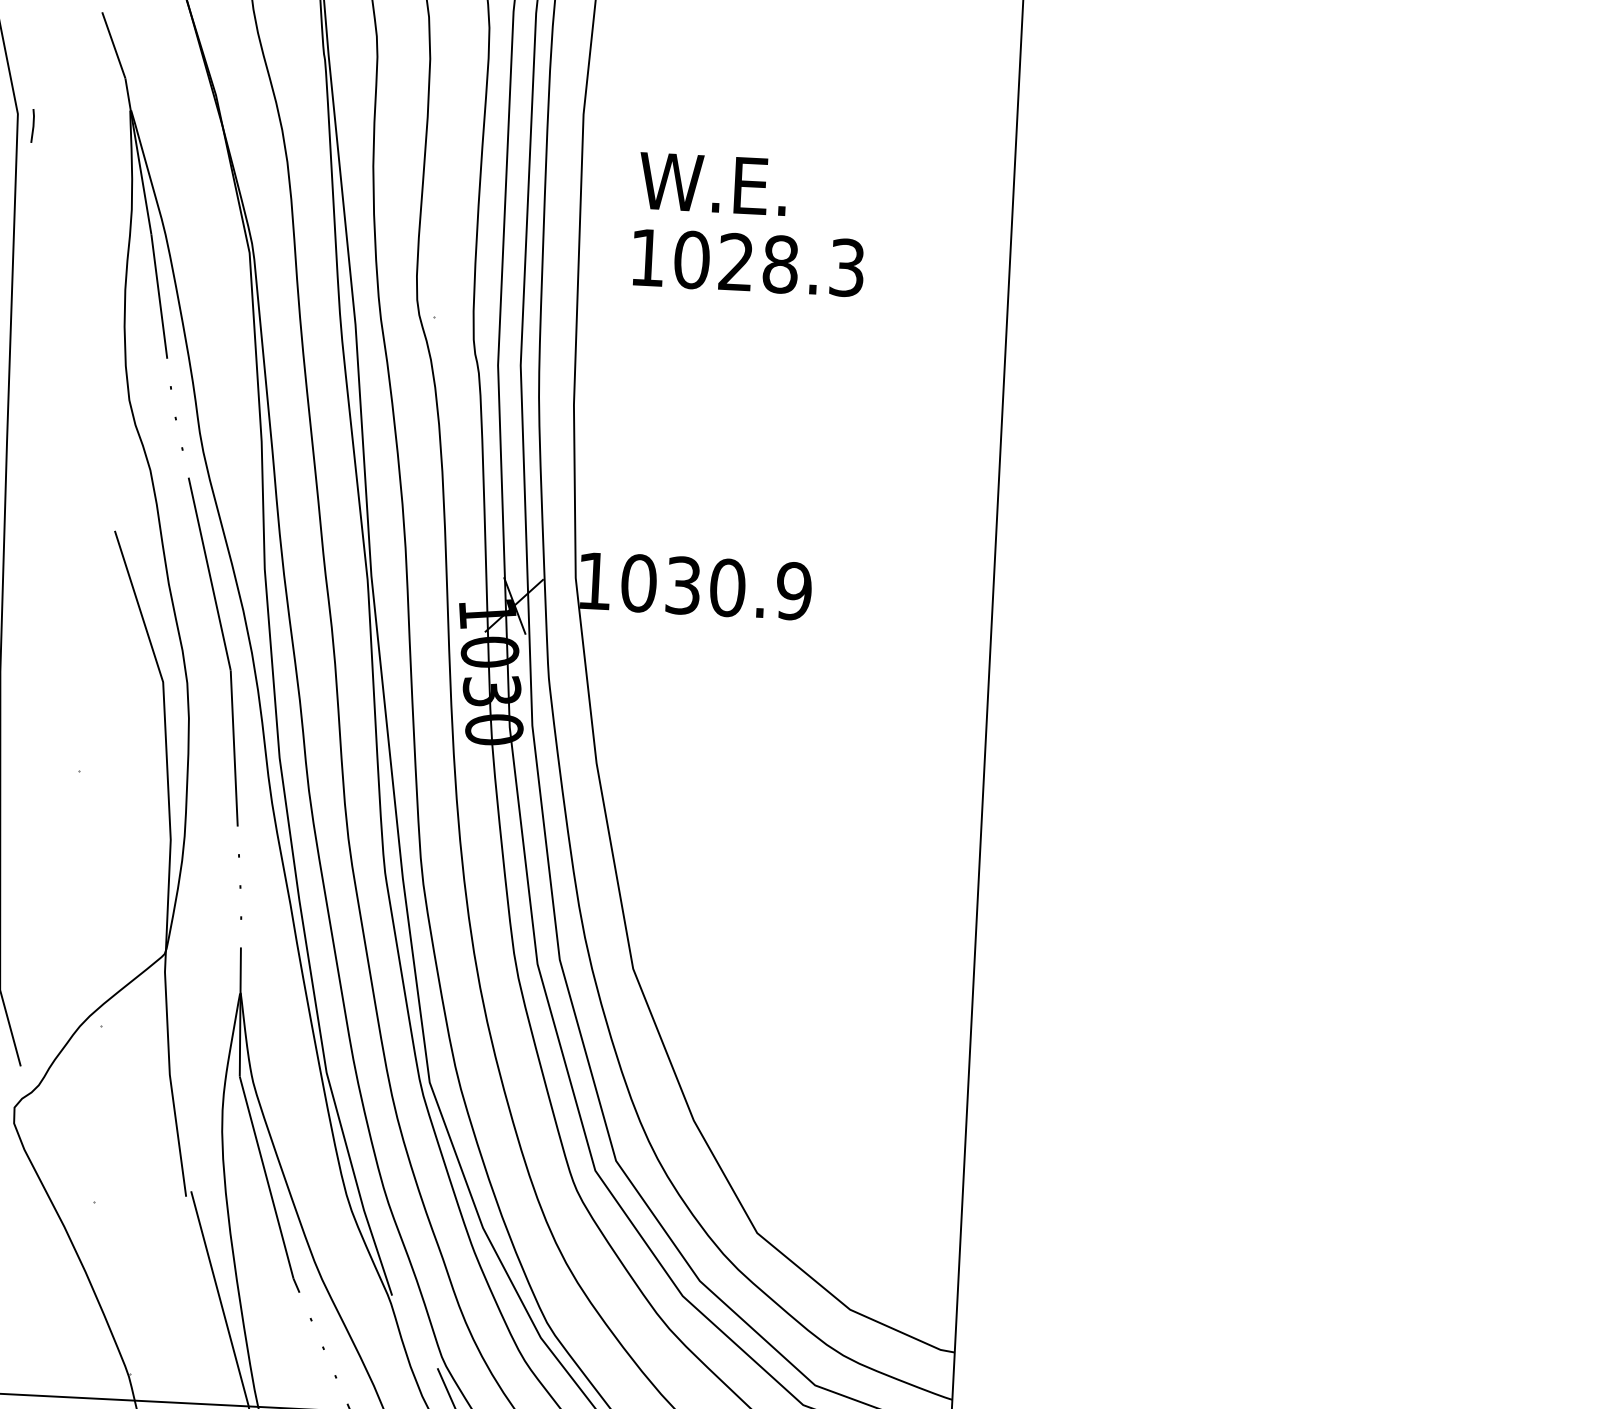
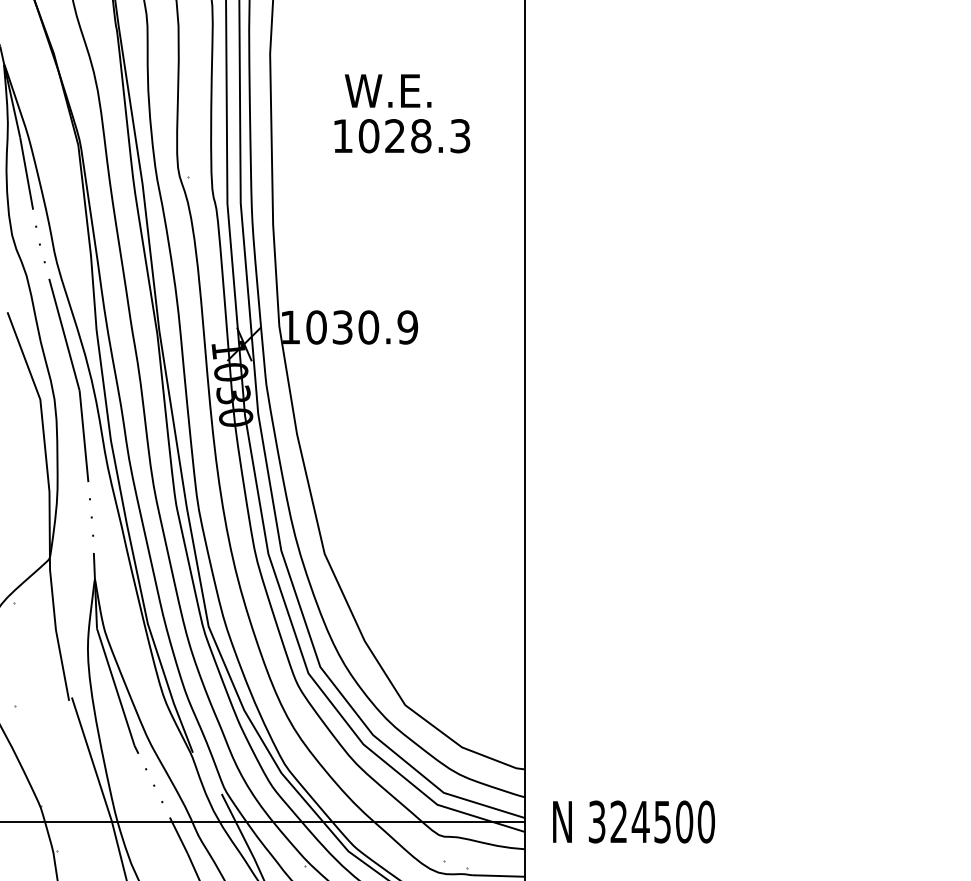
text: (711, 183) -> (387, 90), moved
text: (748, 263) -> (402, 136), moved

